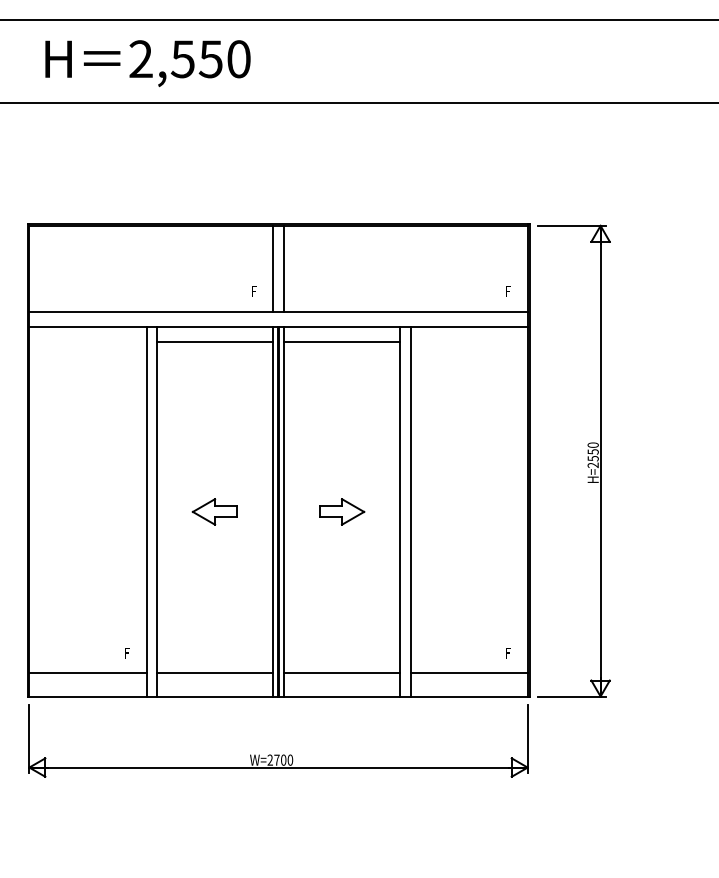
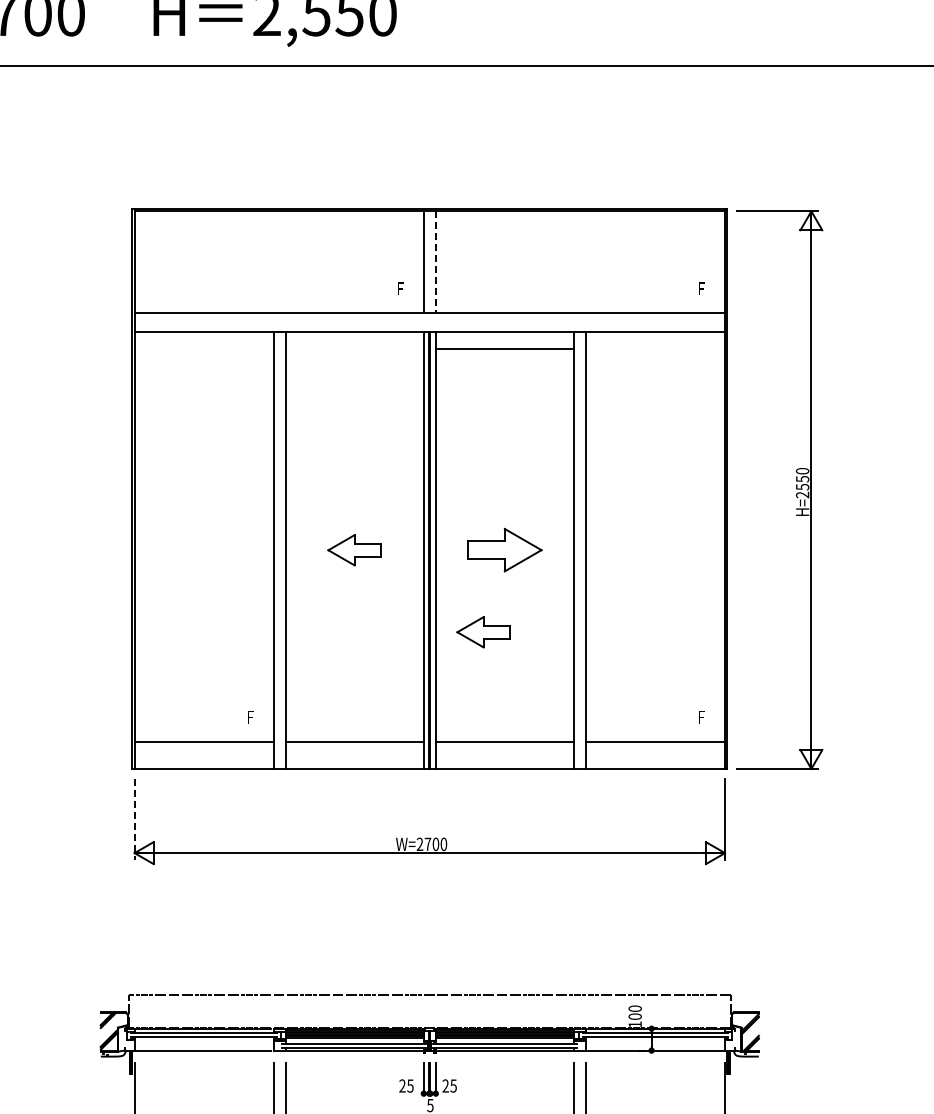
line: (283, 269) -> (435, 262), solid -> dashed
line: (214, 342) -> (354, 349), removed
part: (342, 512) -> (505, 550), size x1.4
part: (323, 581) -> (483, 632), added
line: (29, 739) -> (134, 819), solid -> dashed

